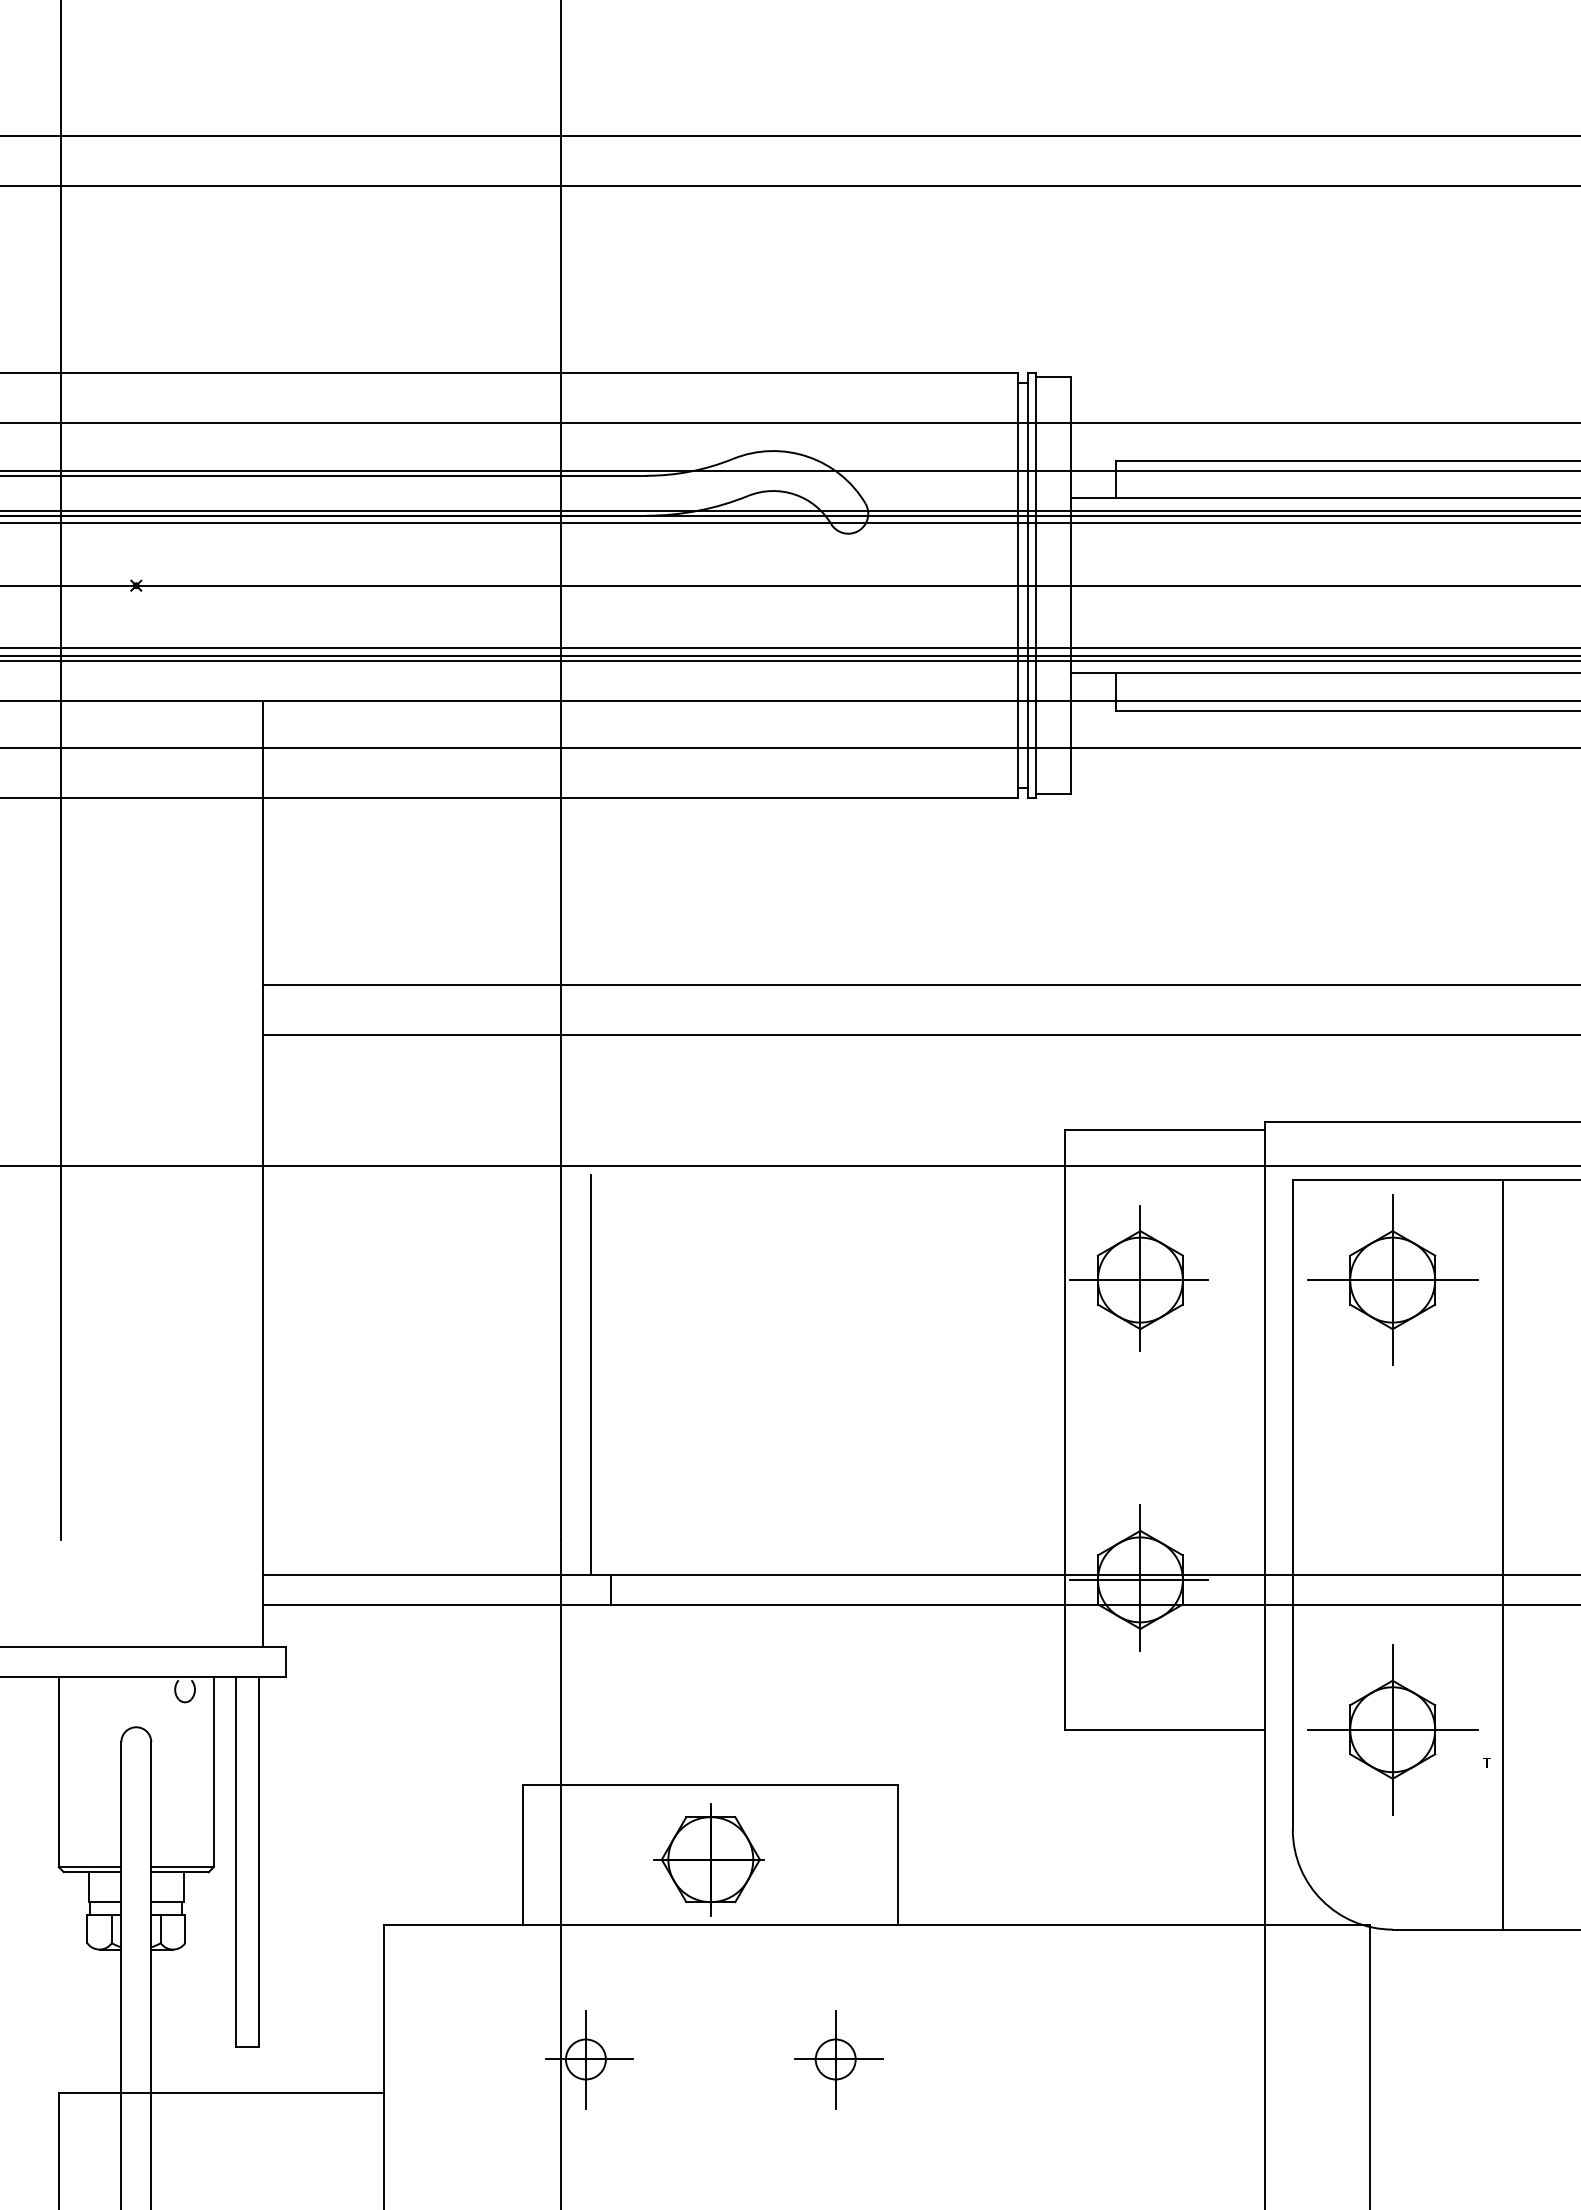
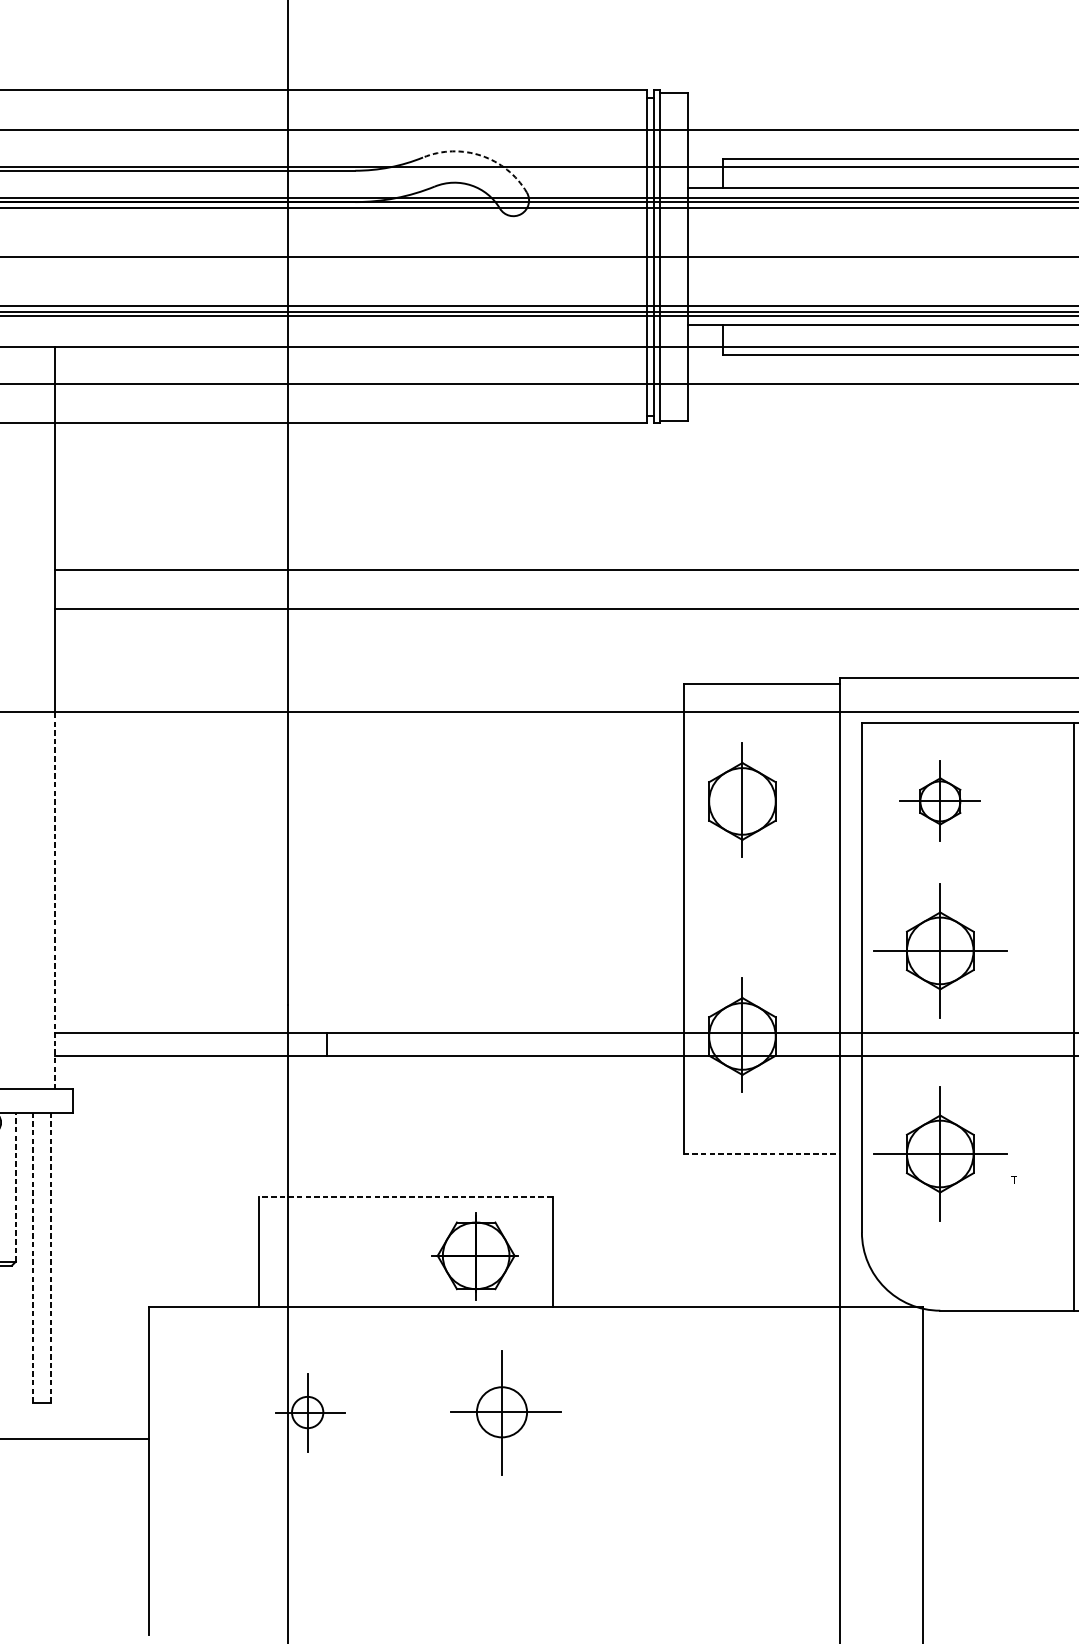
arc: (807, 456) -> (481, 155), solid -> dashed
part: (1392, 1279) -> (940, 800), size x0.6
line: (1138, 1280) -> (740, 801), removed
line: (590, 1374) -> (311, 875), removed
line: (263, 1406) -> (54, 900), solid -> dashed
part: (1392, 1470) -> (940, 950), added
line: (1502, 1554) -> (1073, 1016), moved
line: (1138, 1579) -> (740, 1036), removed
line: (1165, 1729) -> (762, 1153), solid -> dashed
line: (213, 1772) -> (15, 1187), solid -> dashed
line: (710, 1784) -> (405, 1196), solid -> dashed
part: (708, 1859) -> (474, 1255), moved
line: (236, 1862) -> (33, 1258), solid -> dashed
line: (258, 1862) -> (50, 1258), solid -> dashed
part: (838, 2059) -> (505, 1412), size x1.6

